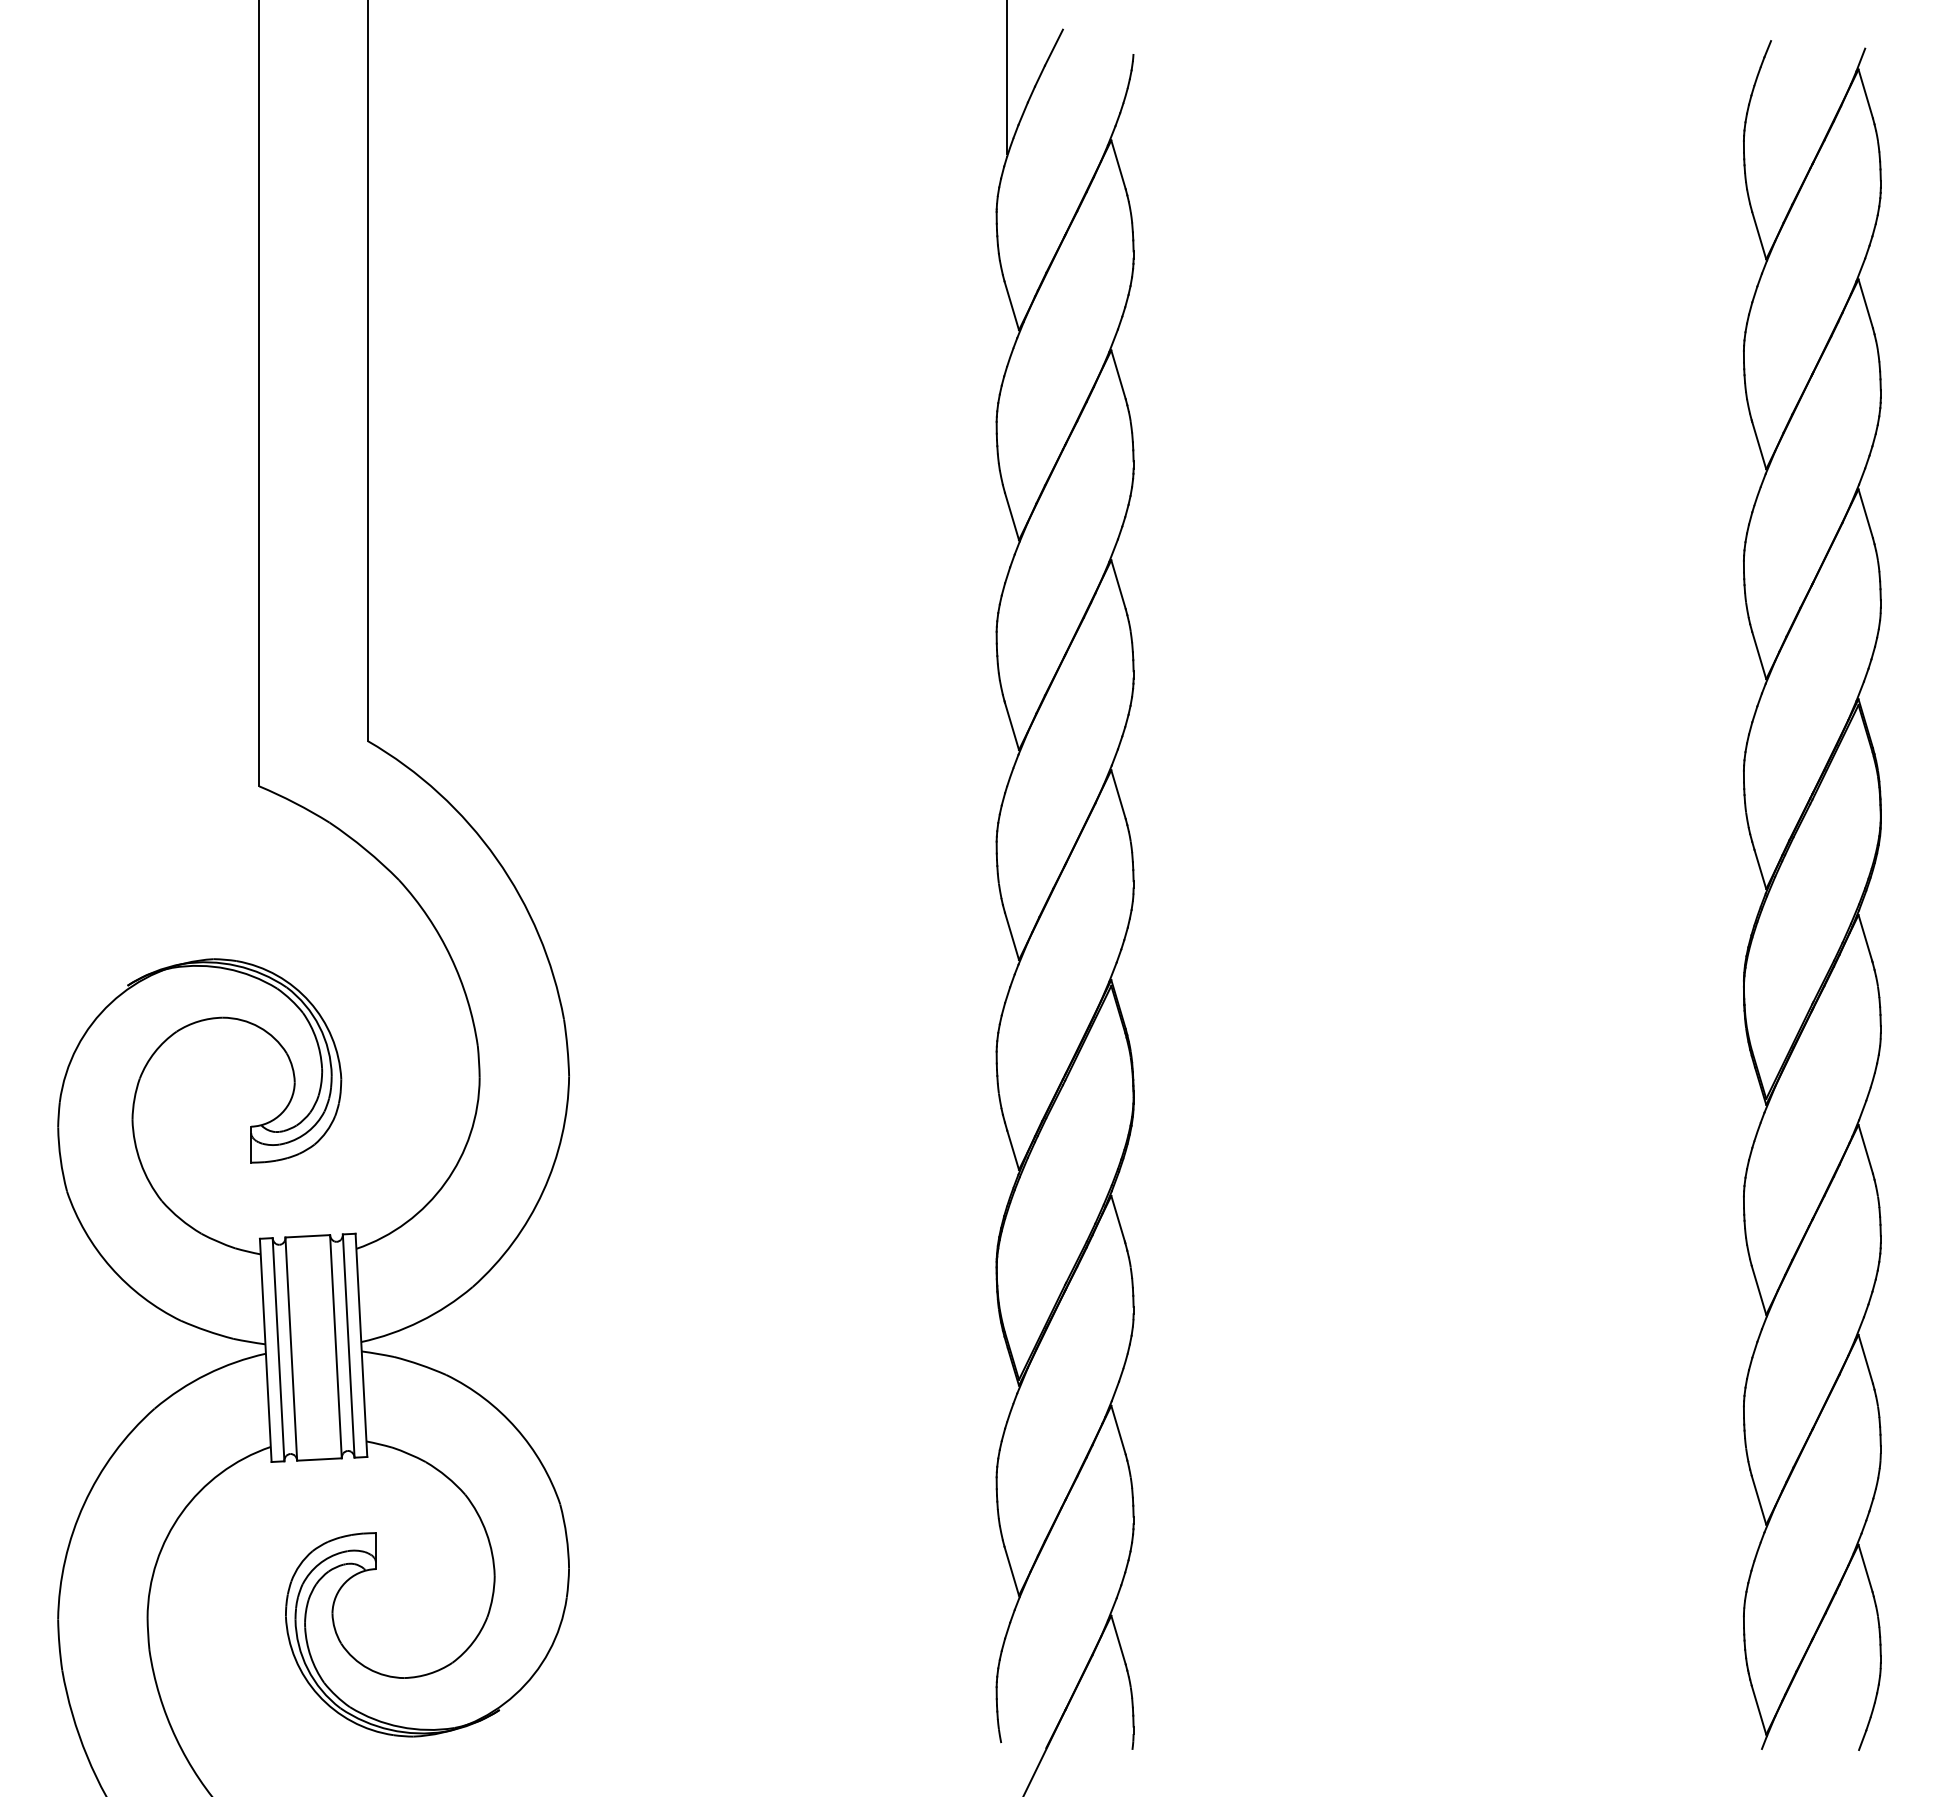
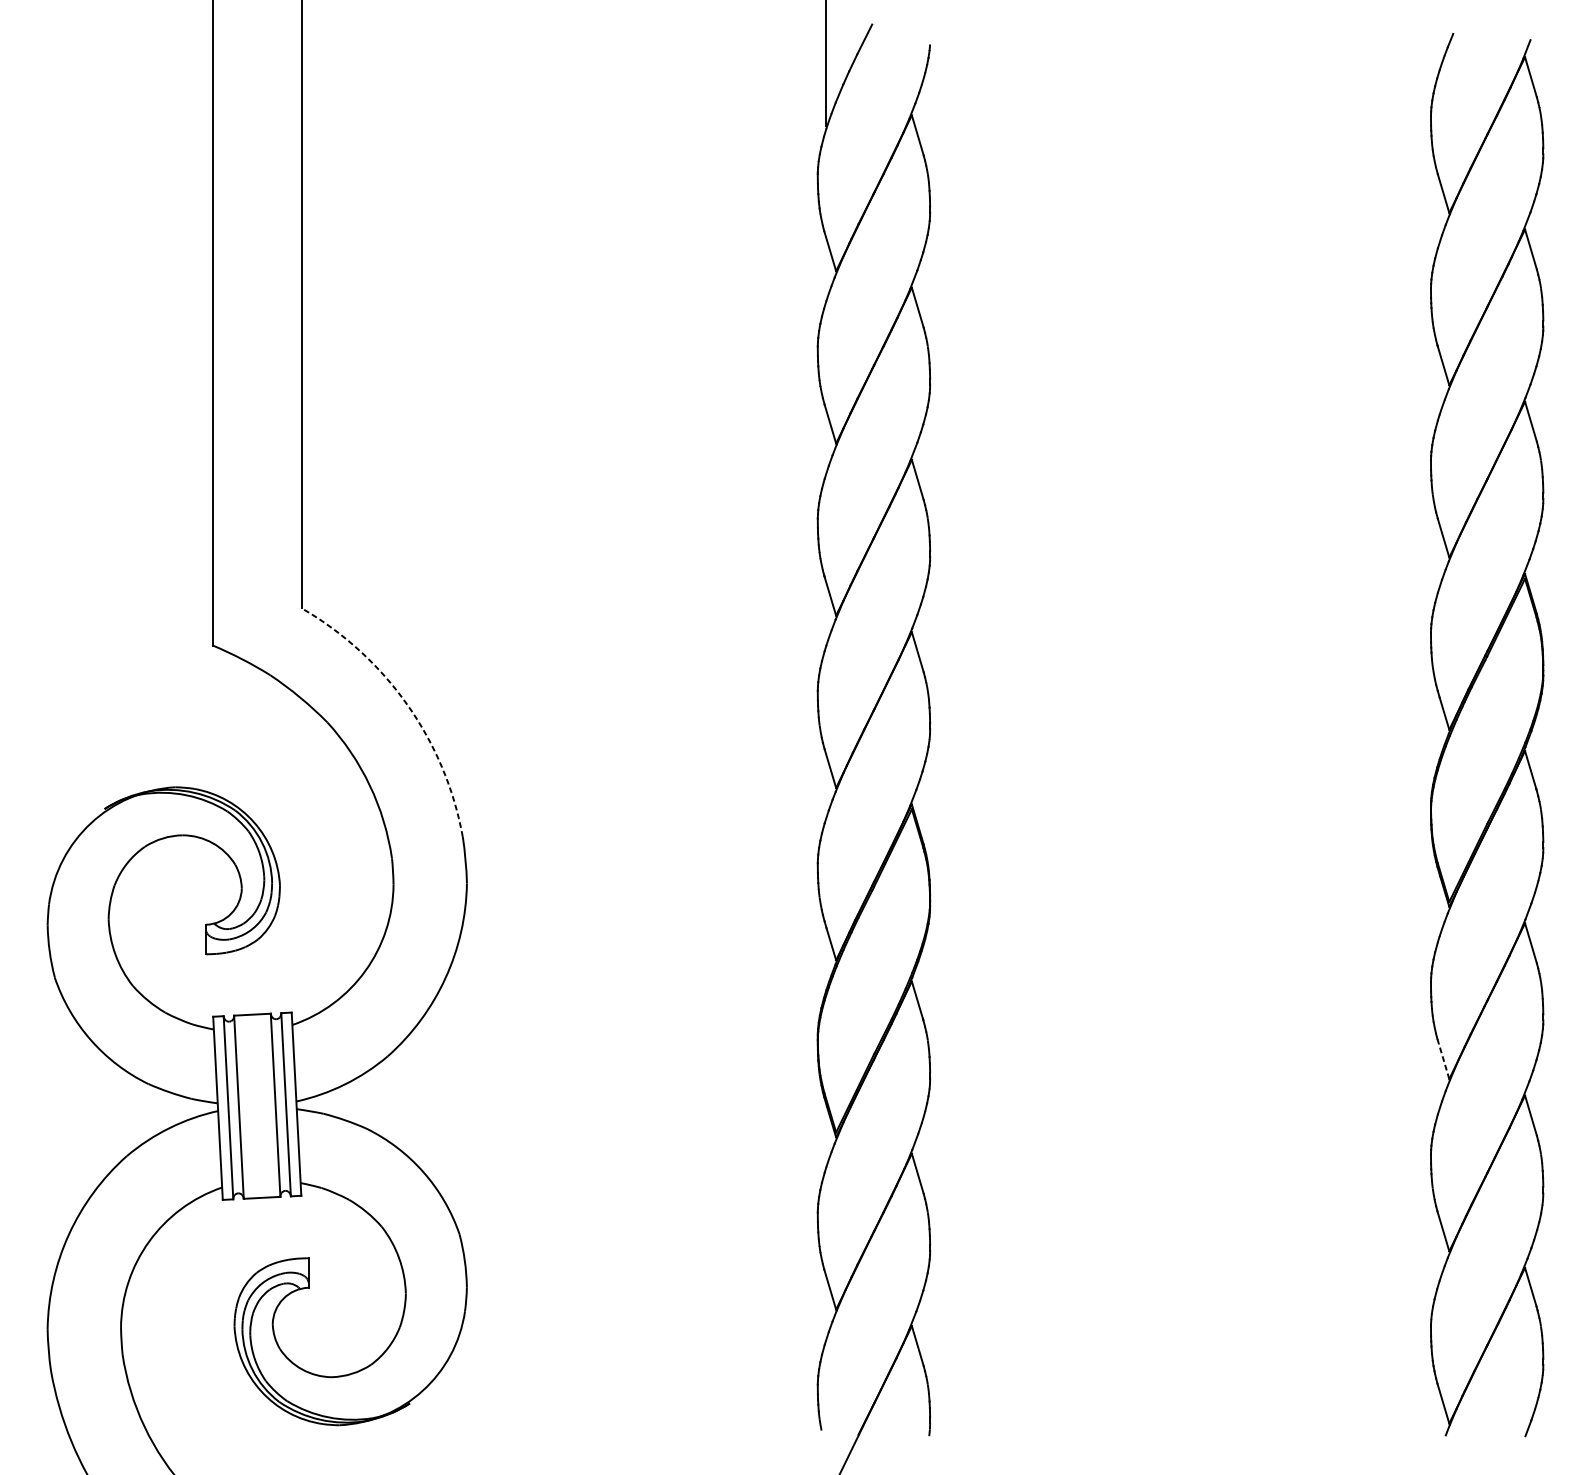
arc: (496, 858) -> (407, 704), solid -> dashed
line: (1759, 1290) -> (1443, 1059), solid -> dashed

